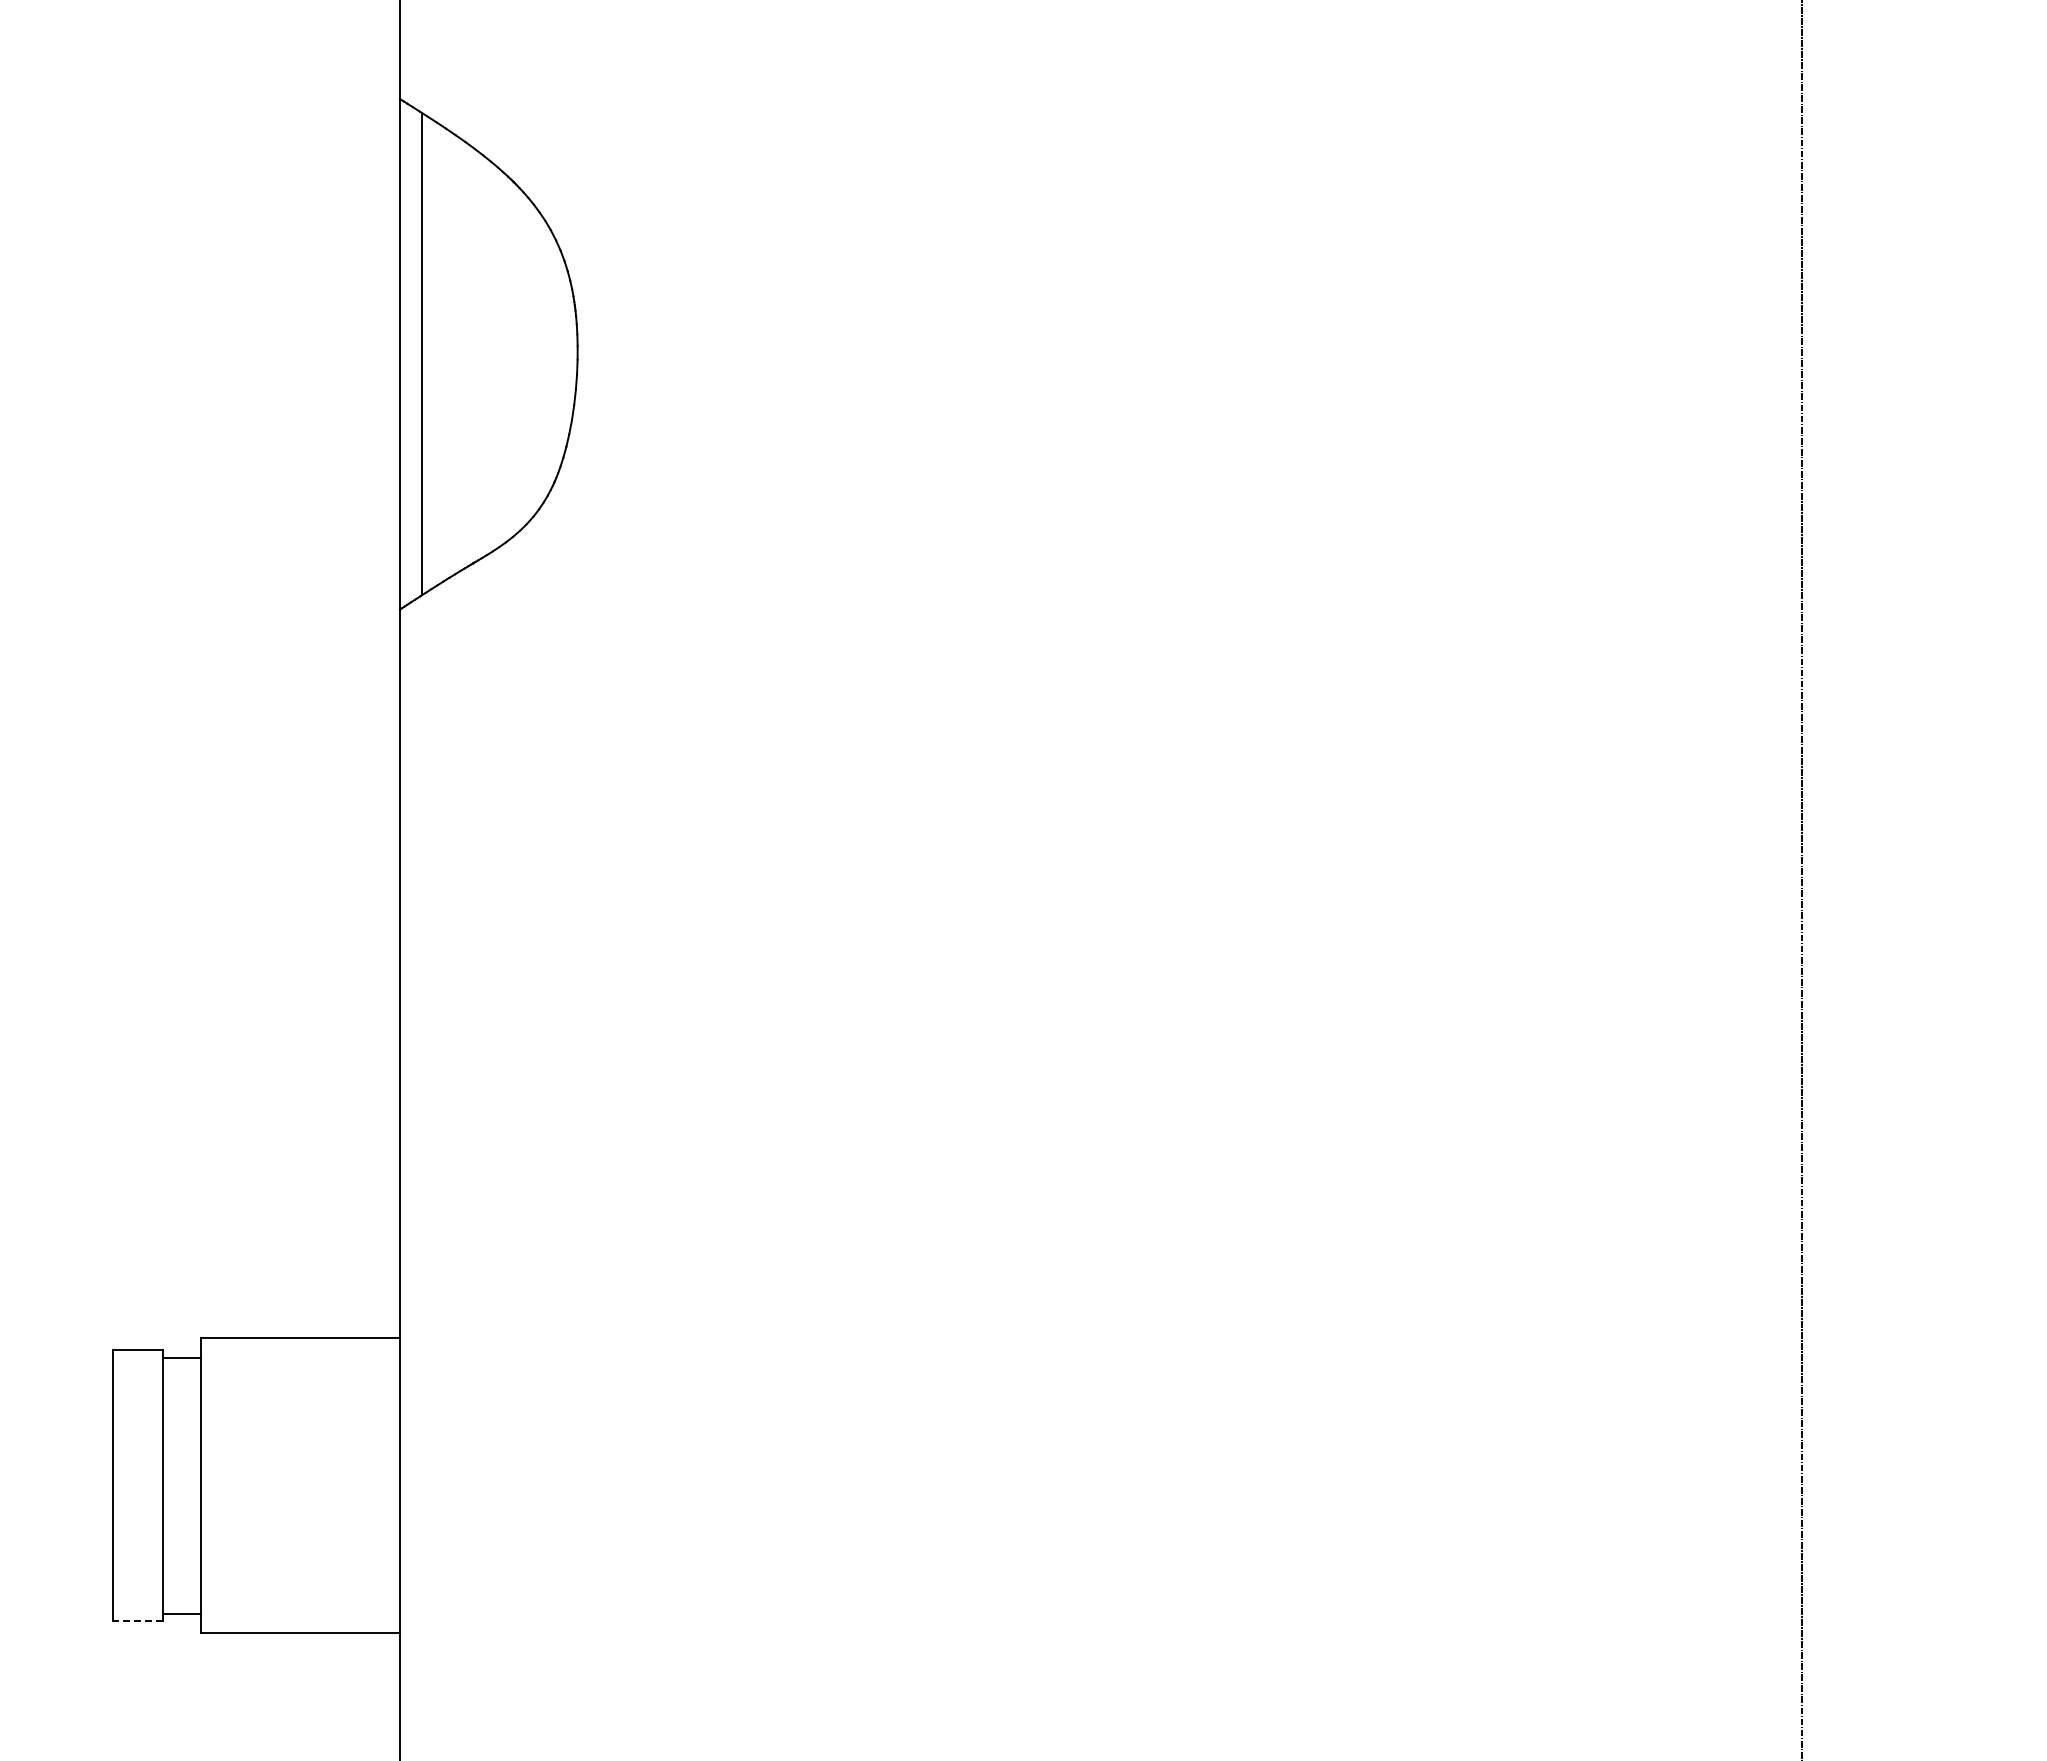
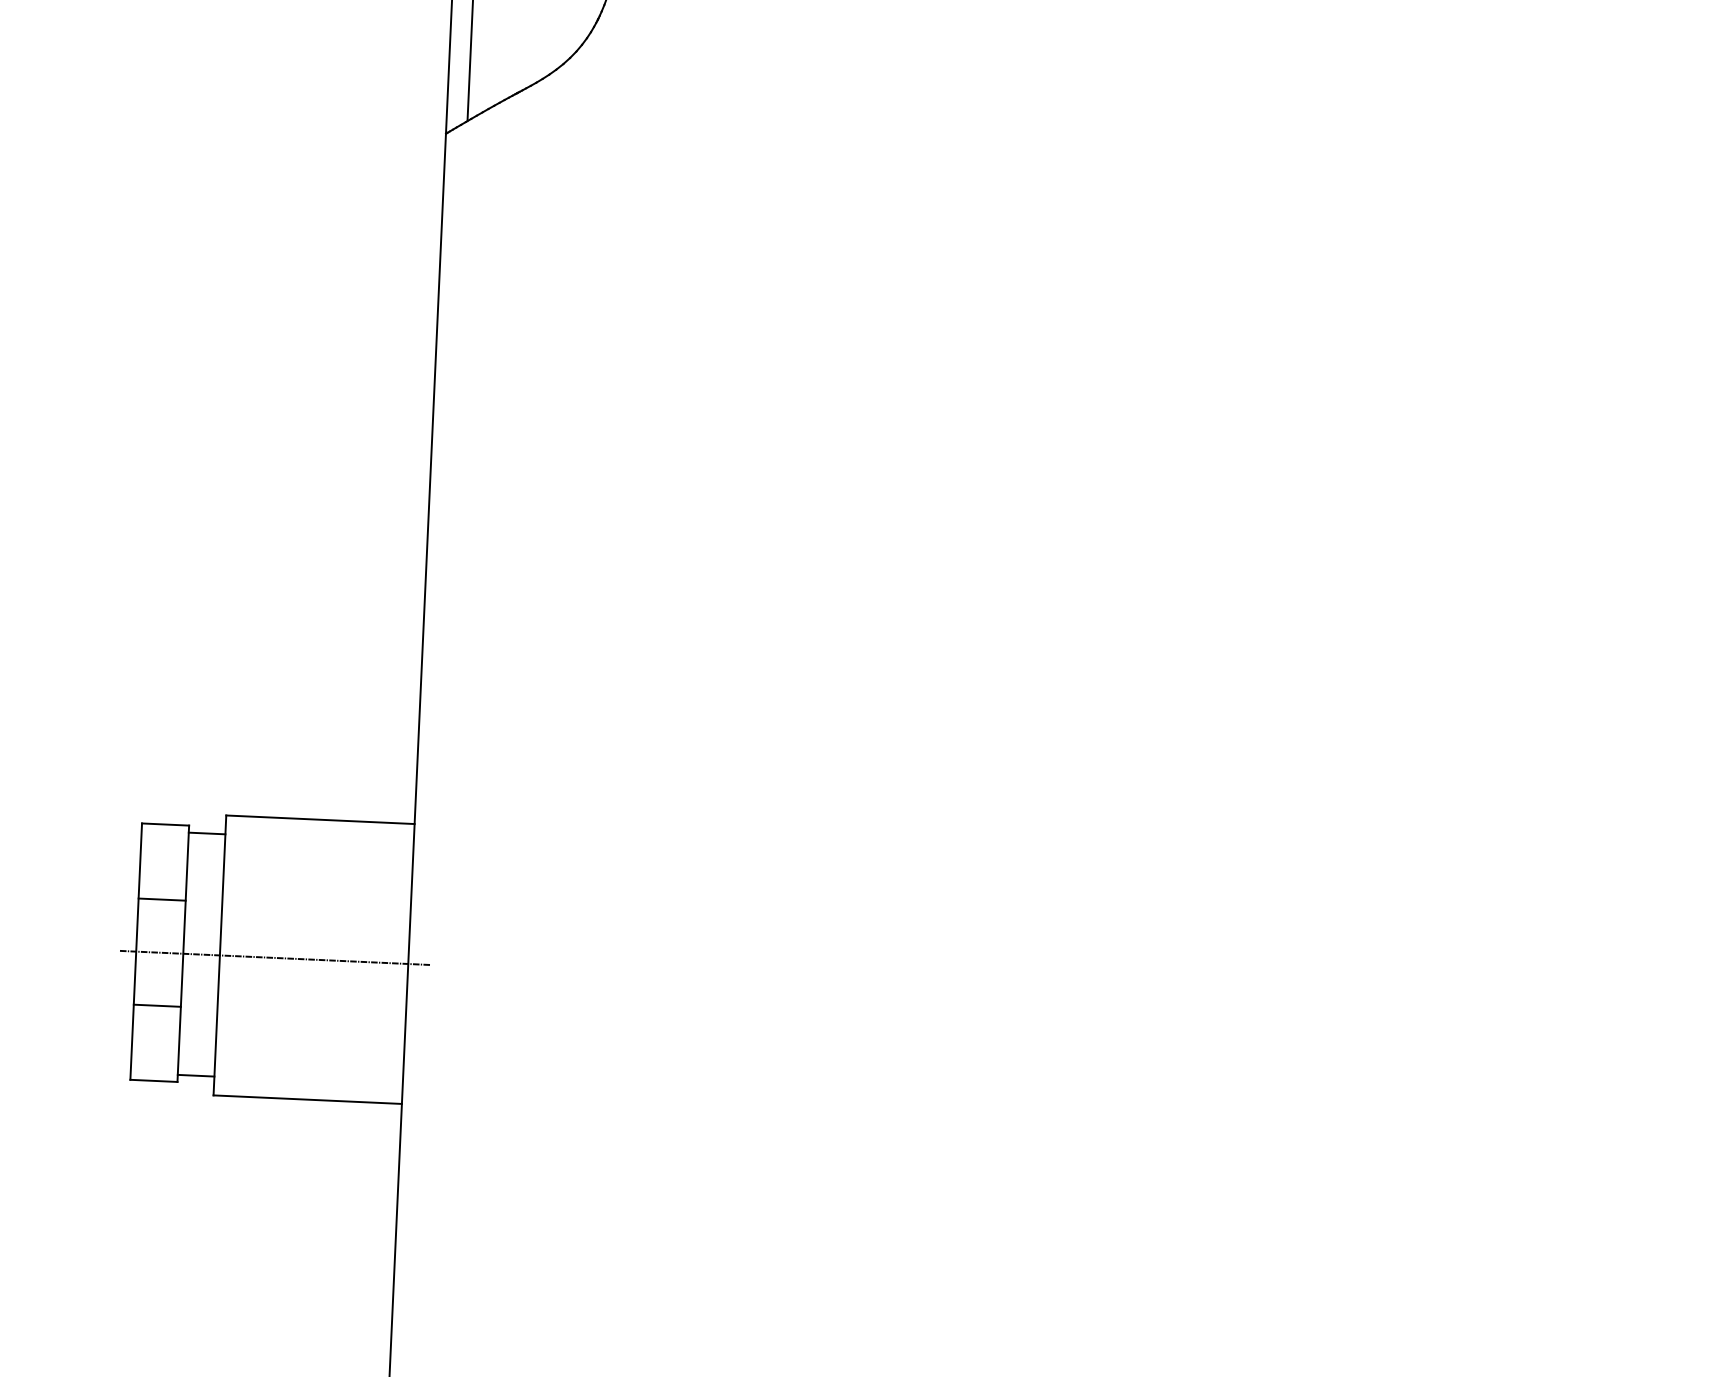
line: (137, 1429) -> (161, 899), added
line: (259, 1485) -> (275, 957), added
line: (137, 1541) -> (157, 1005), added
line: (137, 1620) -> (153, 1080), dashed -> solid

